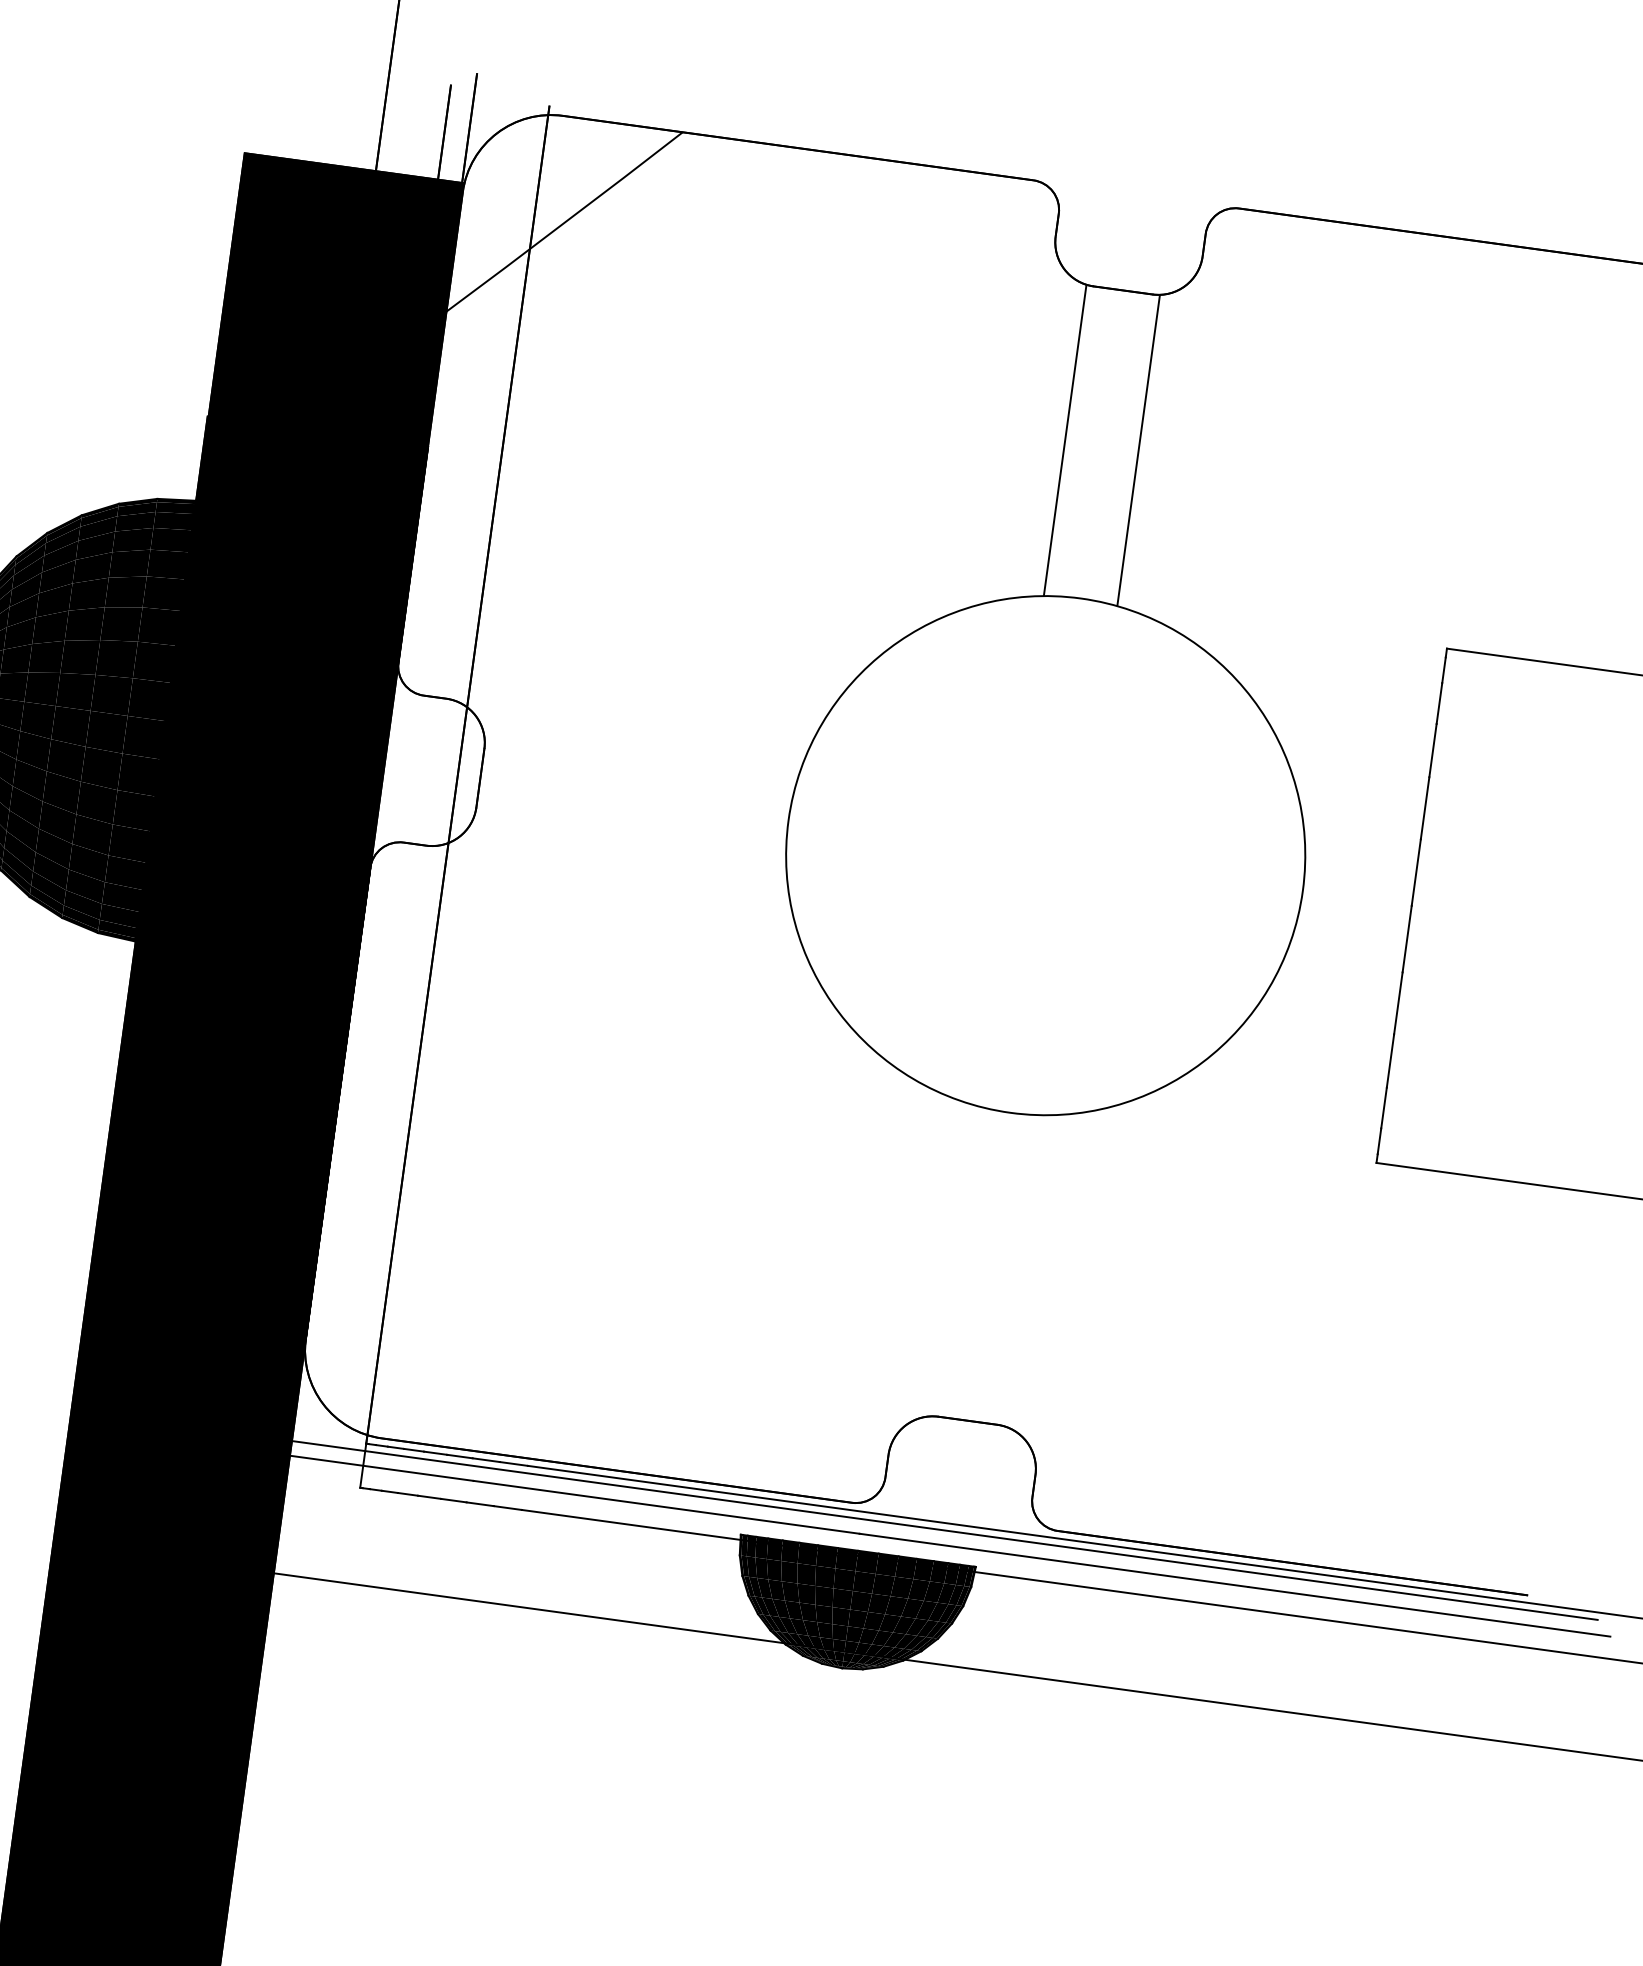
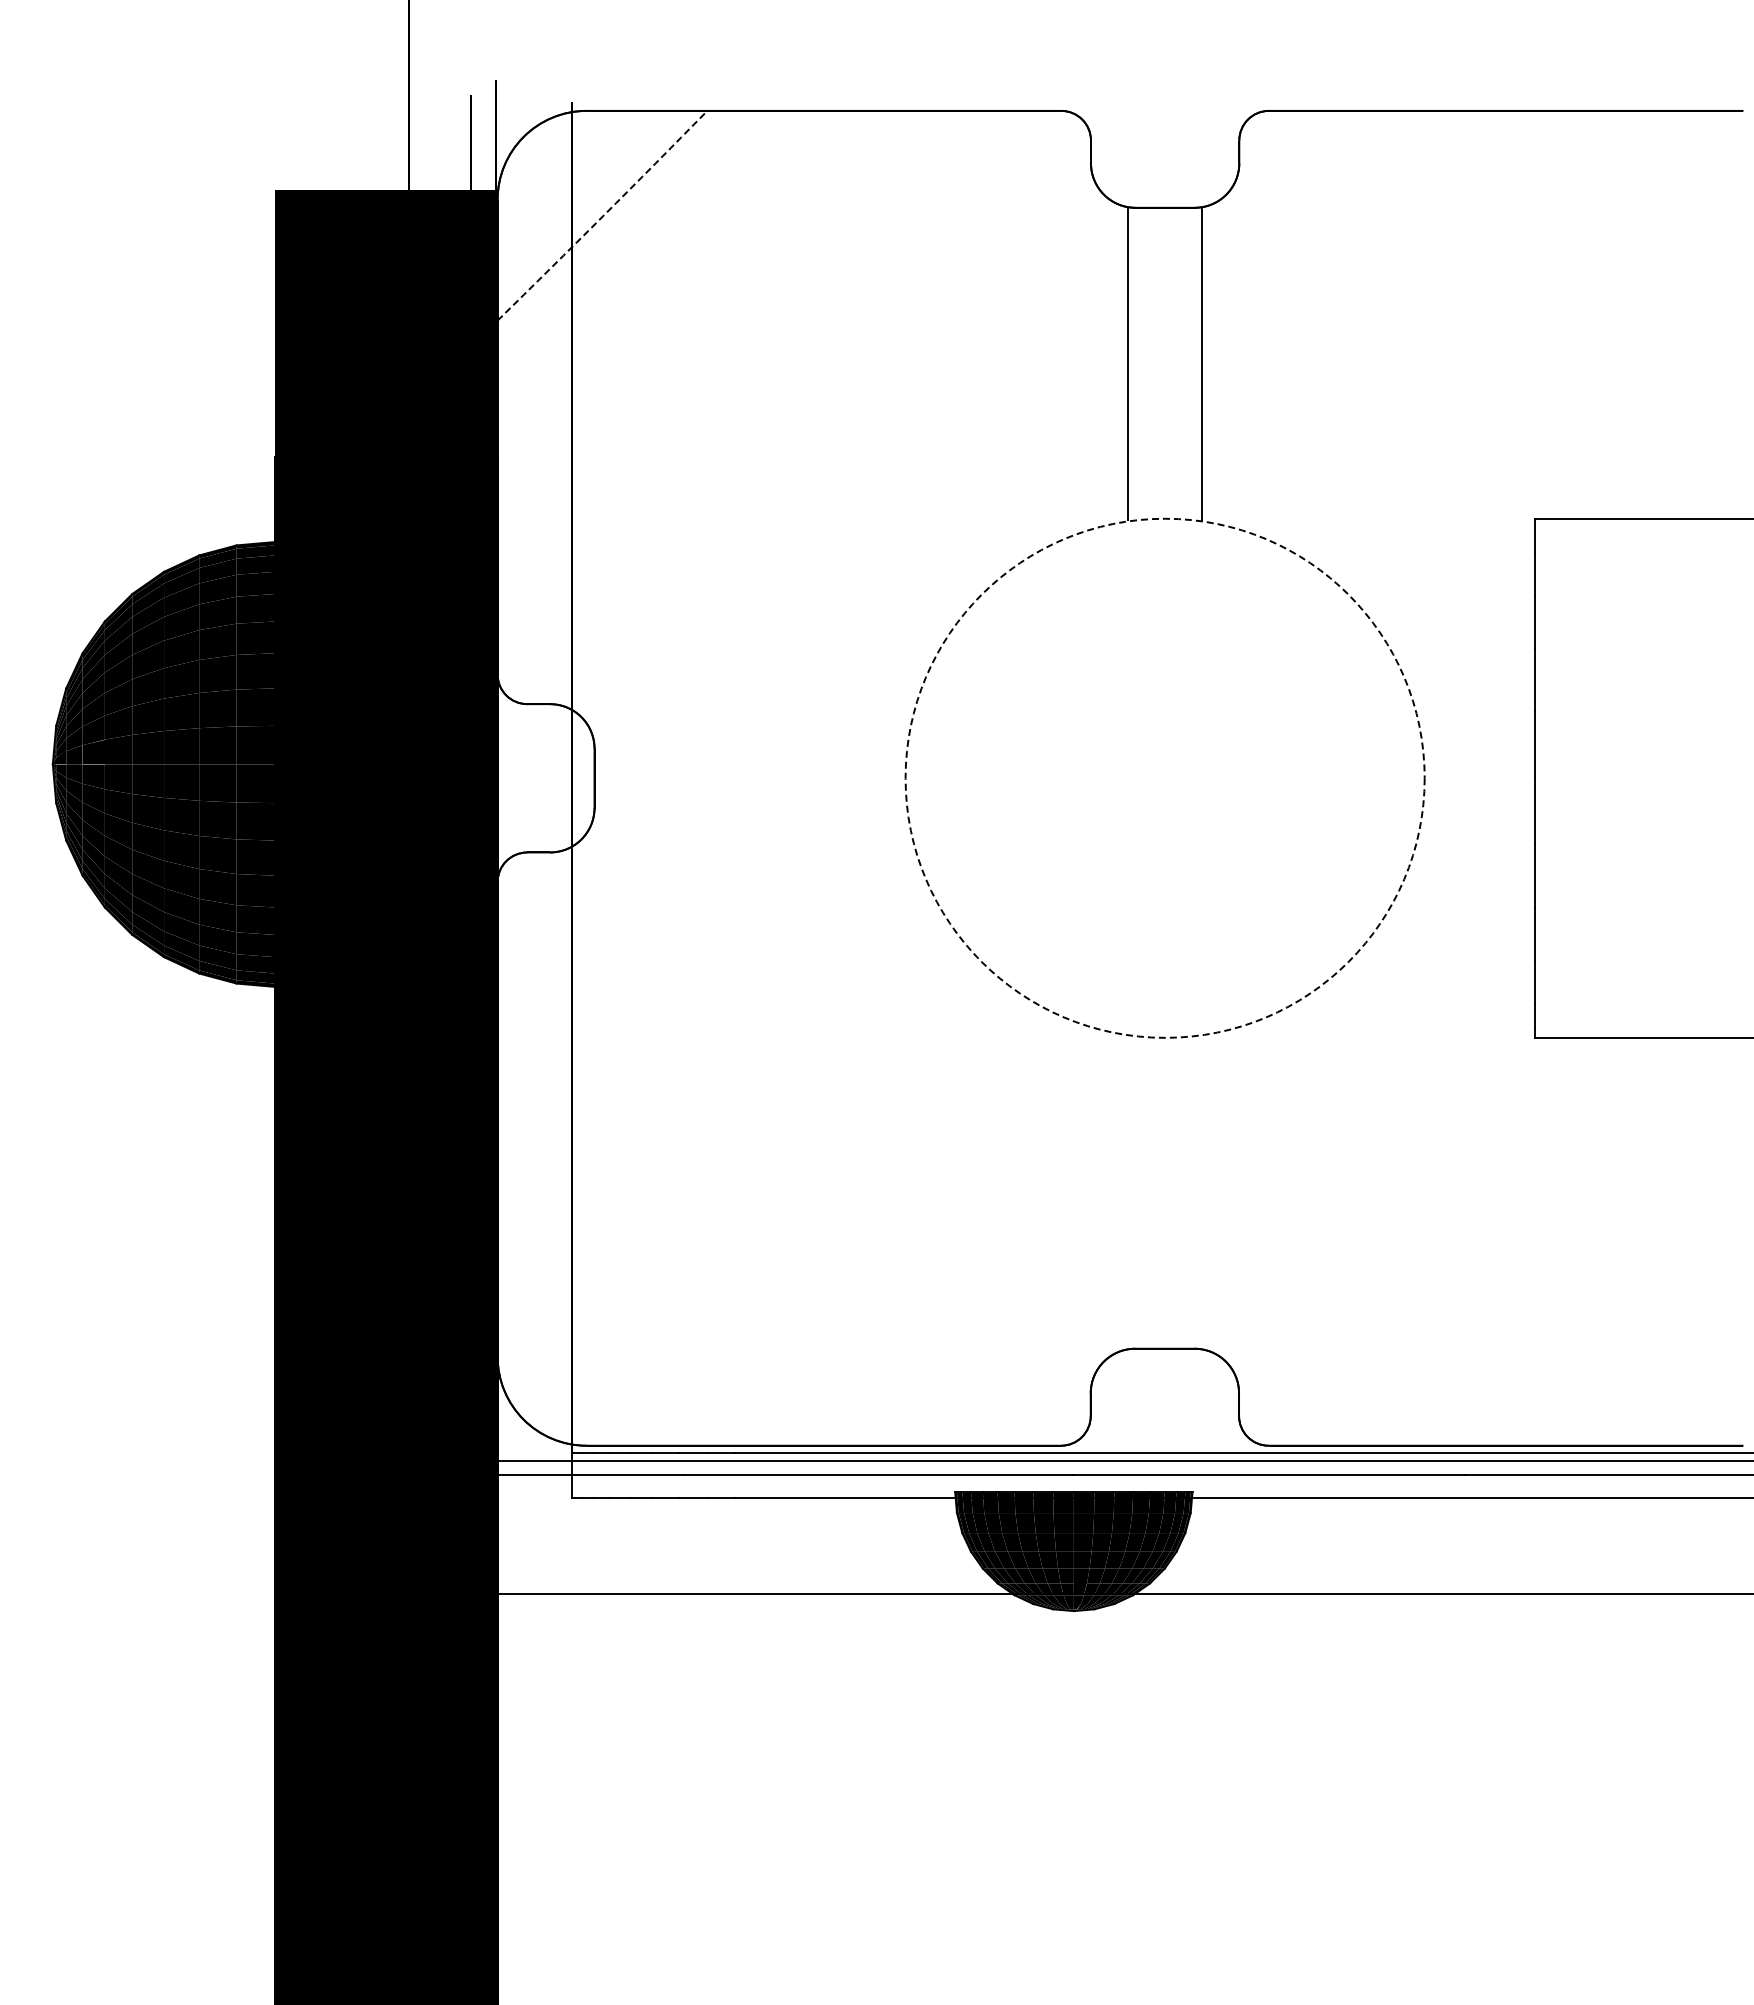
arc: (565, 222) -> (603, 216), solid -> dashed
circle: (1045, 854) -> (1164, 777), solid -> dashed

